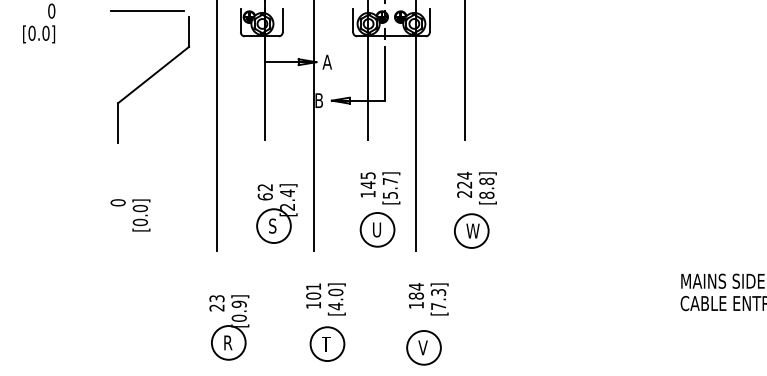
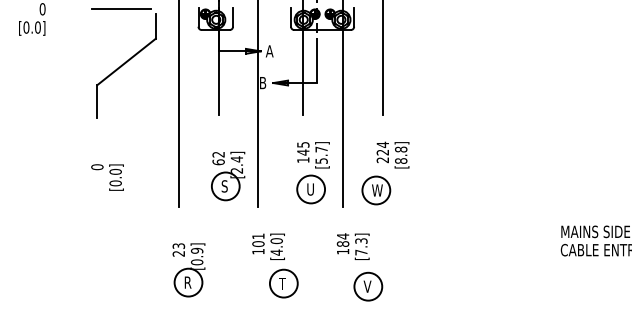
part: (471, 230) -> (376, 190), moved
part: (327, 343) -> (283, 283), moved
part: (423, 347) -> (367, 286), moved

